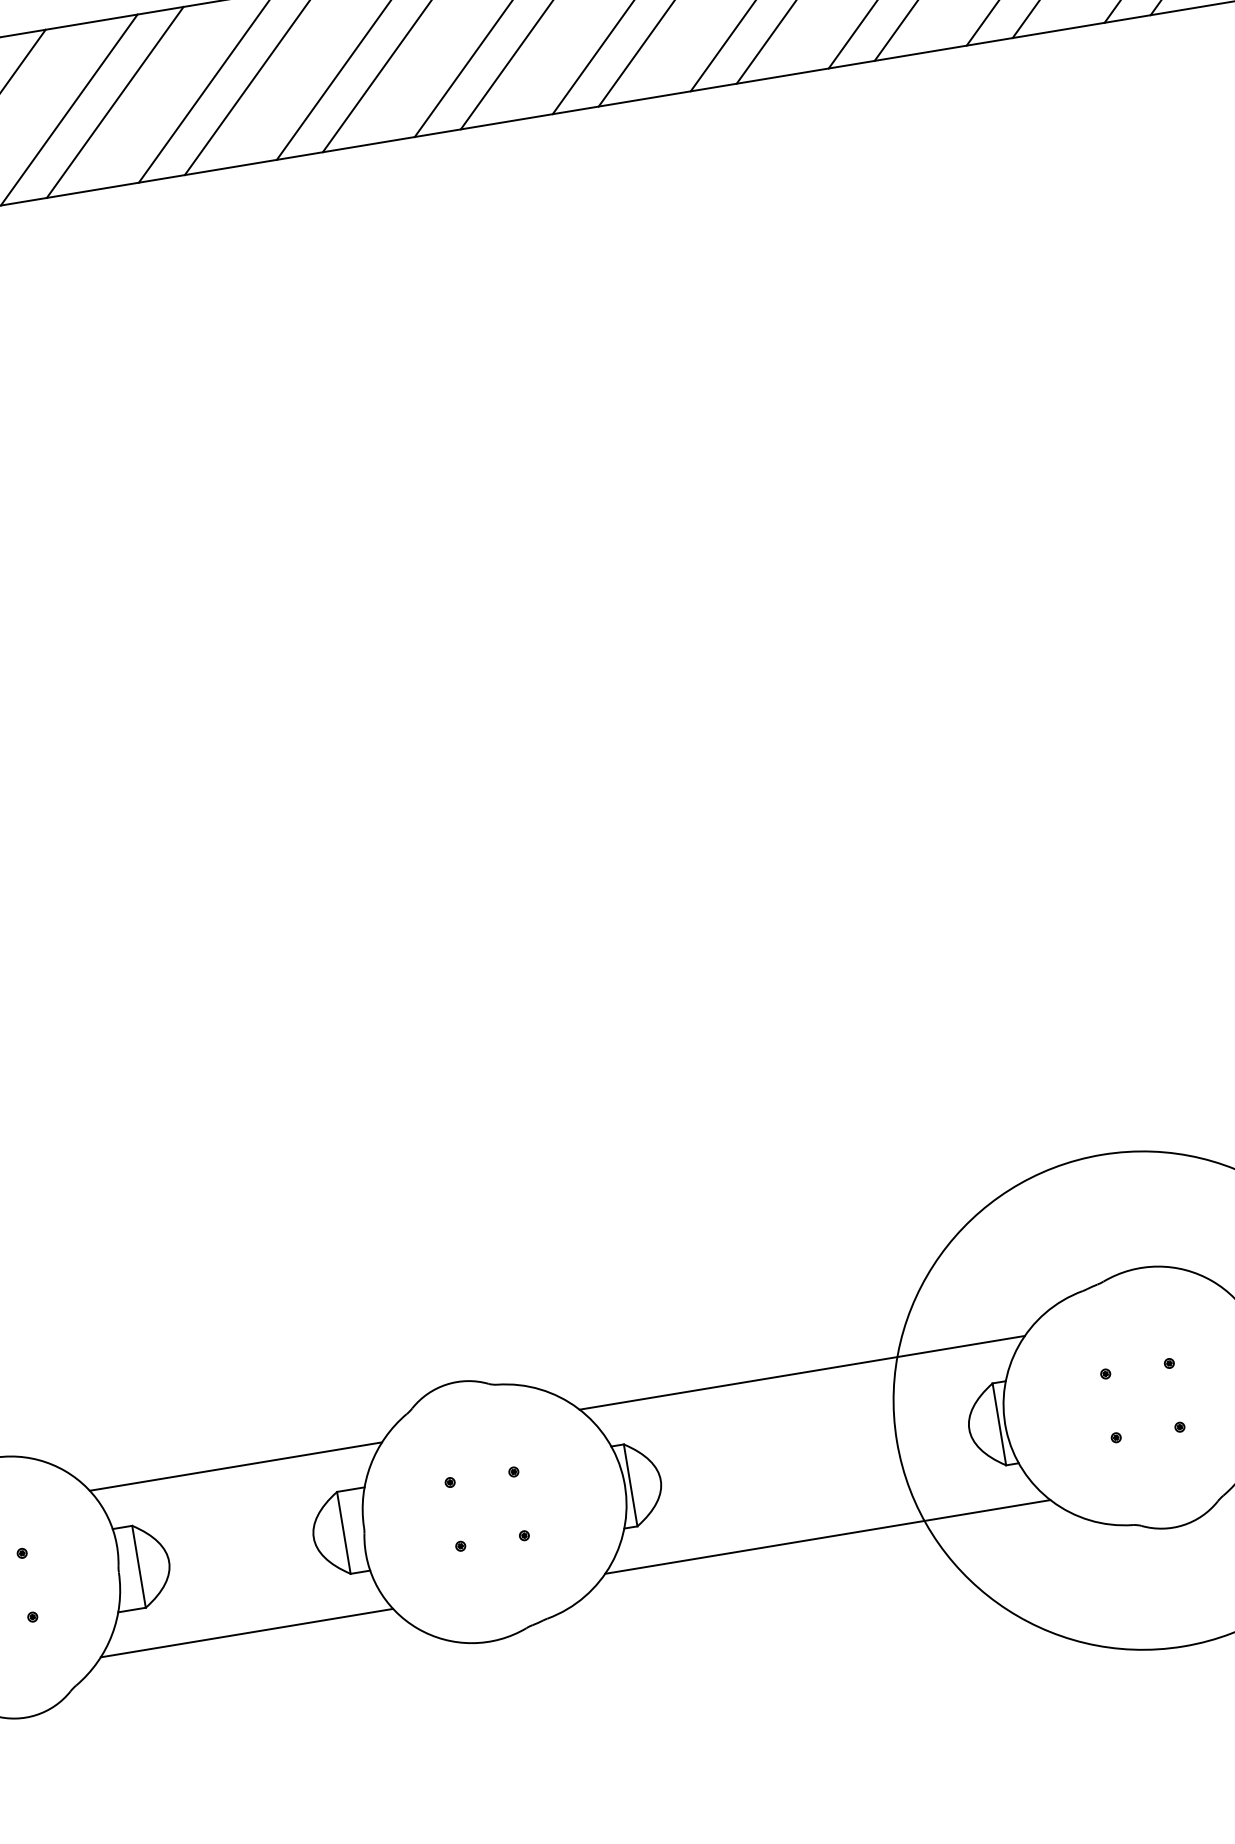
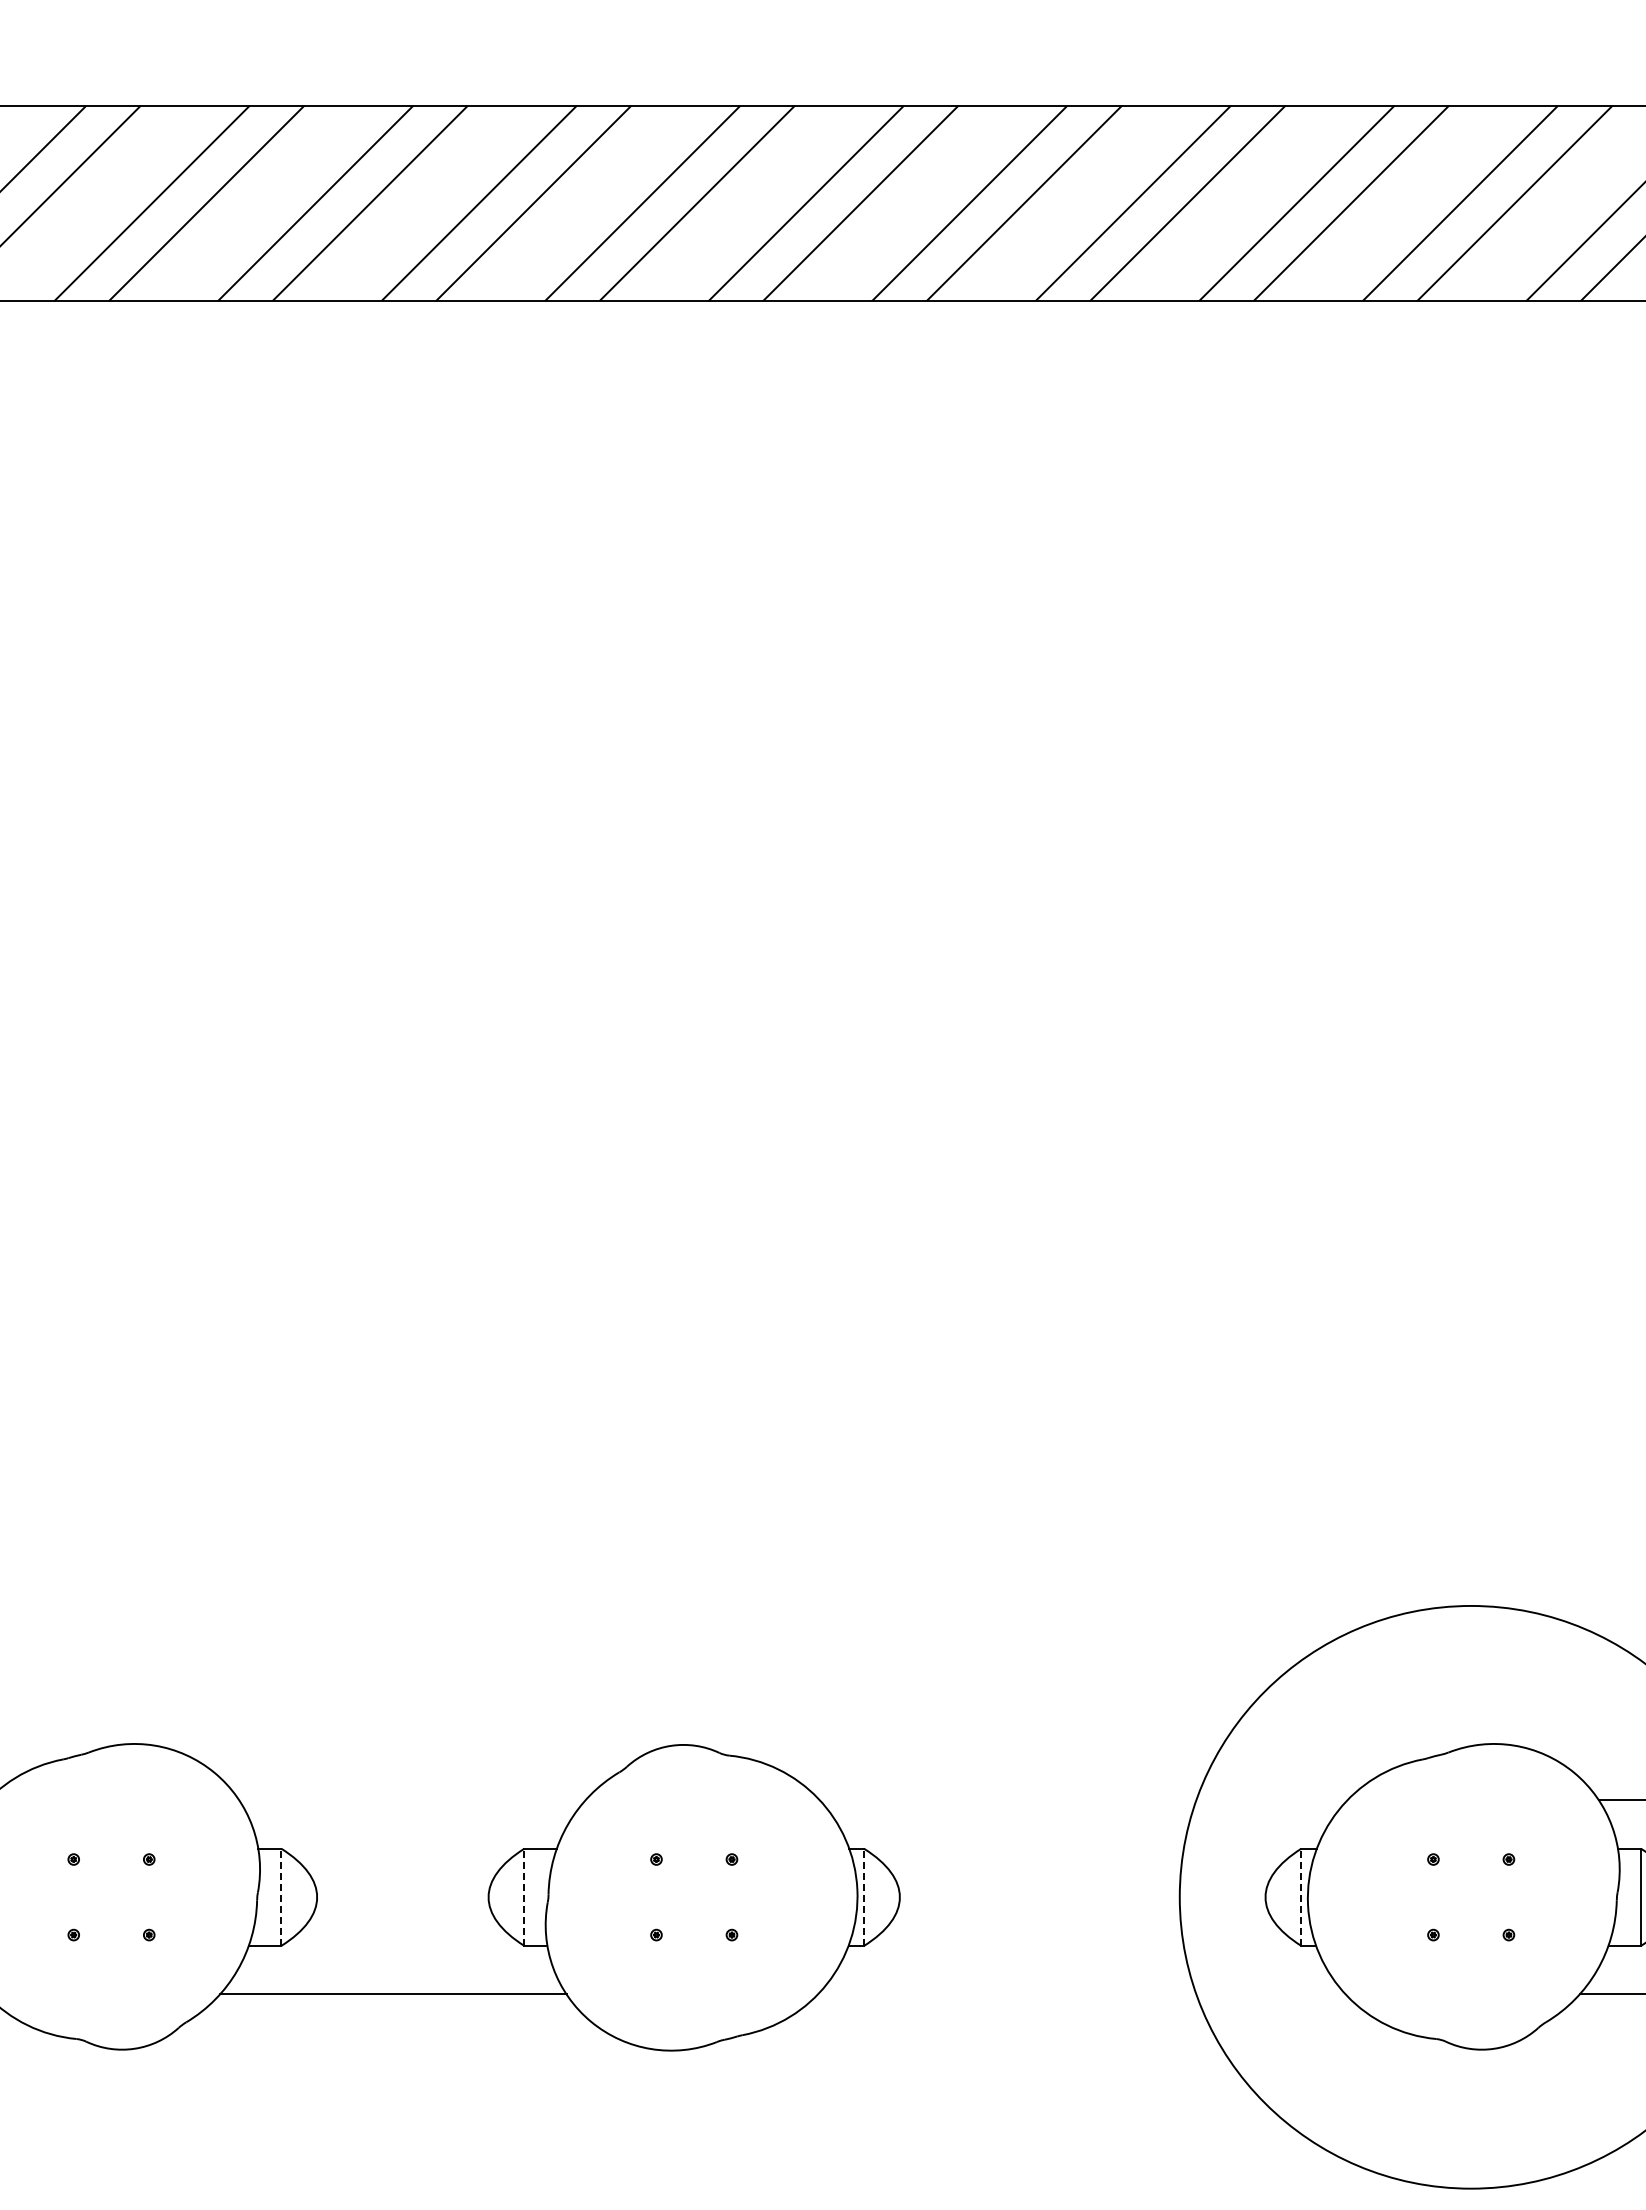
line: (802, 1373) -> (1083, 1800), removed
line: (999, 1424) -> (1301, 1897), solid -> dashed
line: (236, 1466) -> (412, 1800), removed
line: (630, 1485) -> (864, 1897), solid -> dashed
line: (344, 1533) -> (524, 1897), solid -> dashed
line: (827, 1537) -> (1081, 1994), removed
line: (139, 1566) -> (281, 1897), solid -> dashed

